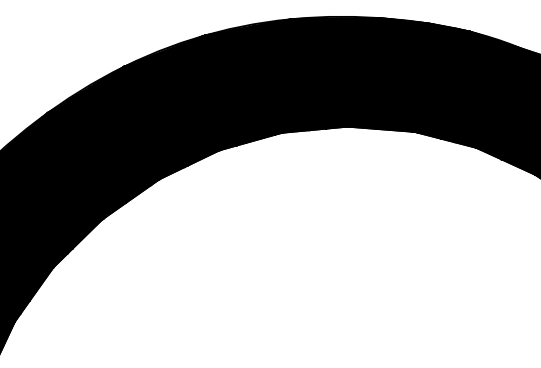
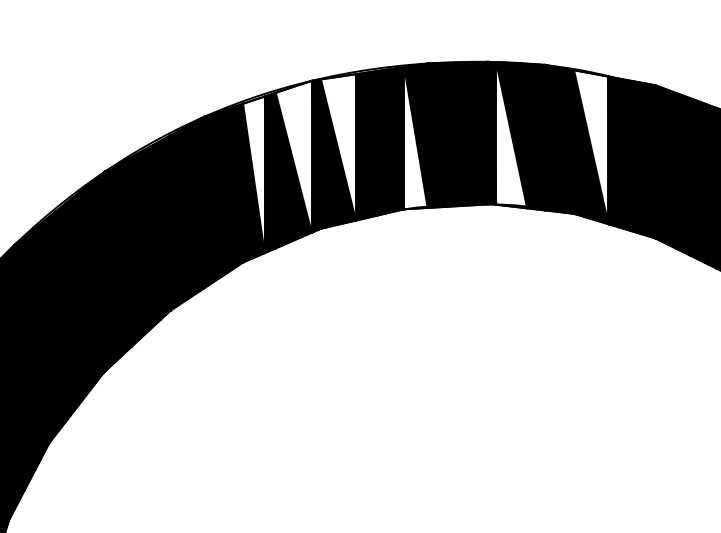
fill: (303, 72) -> (337, 147), removed
fill: (363, 73) -> (415, 138), removed
fill: (268, 74) -> (293, 156), removed
fill: (436, 81) -> (511, 135), removed
fill: (236, 84) -> (253, 174), removed
fill: (496, 99) -> (591, 147), removed

